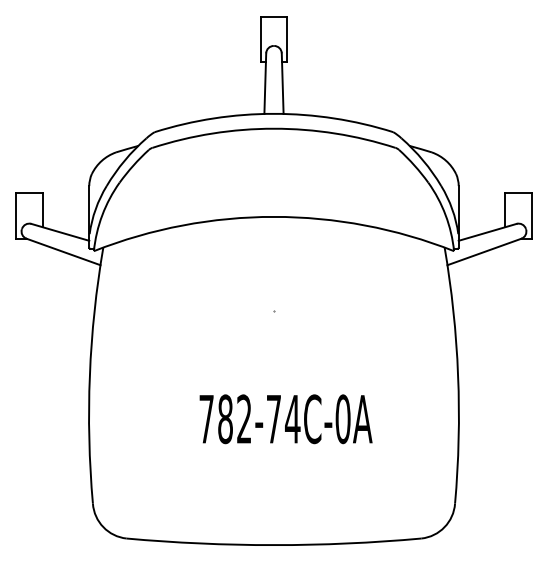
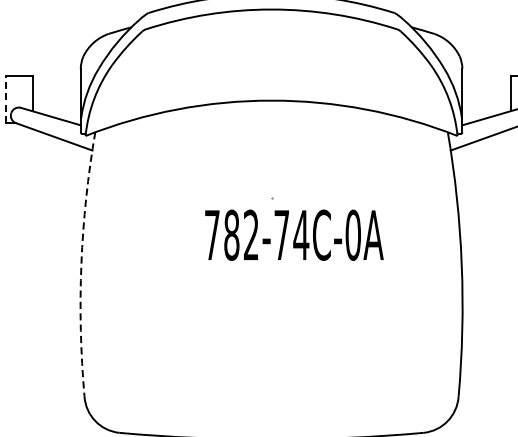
line: (16, 216) -> (5, 100), solid -> dashed
arc: (89, 375) -> (81, 264), solid -> dashed
text: (285, 419) -> (293, 235), moved

